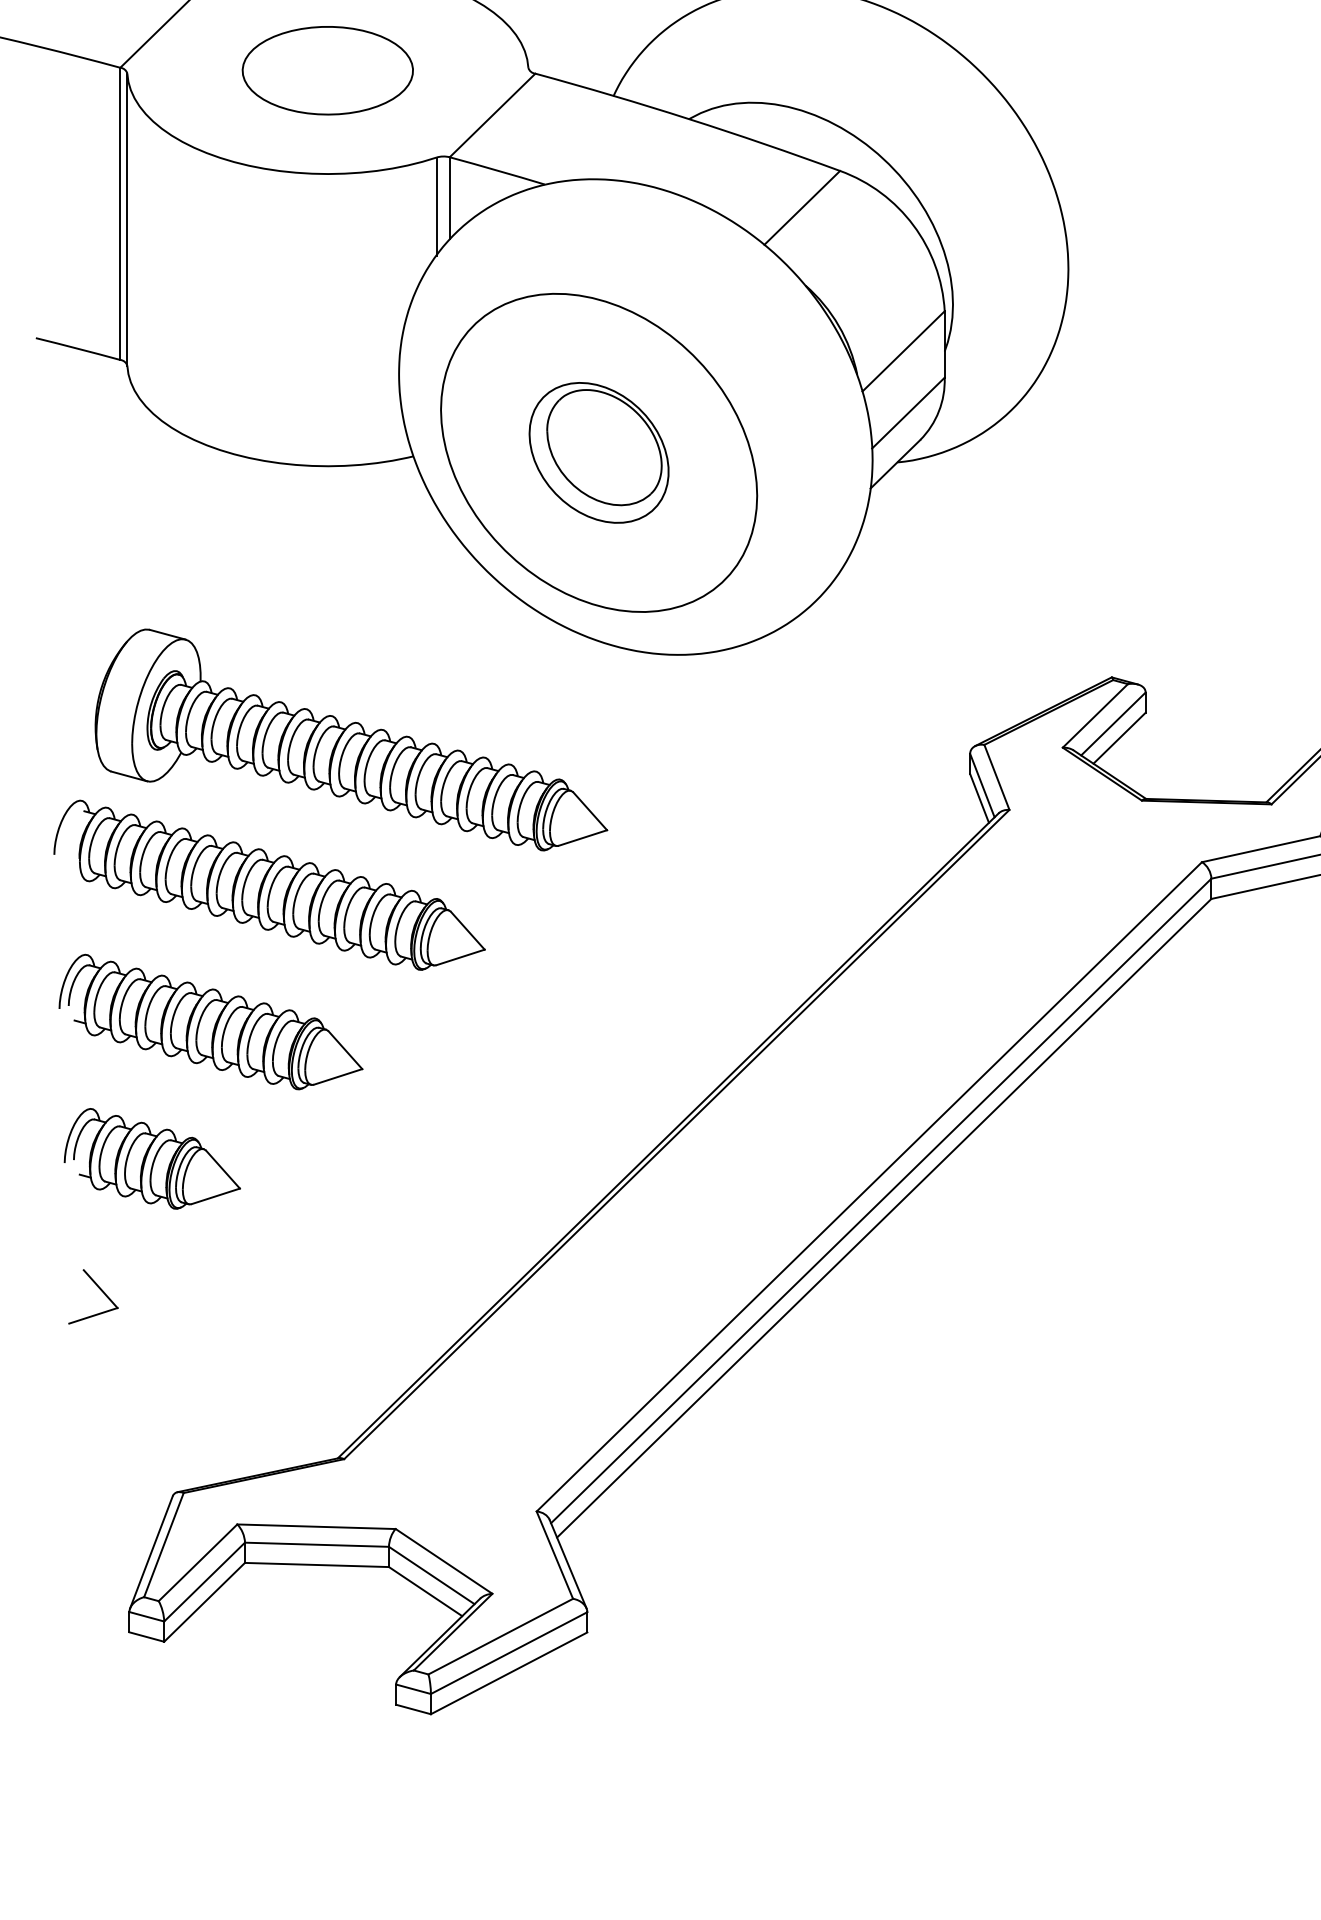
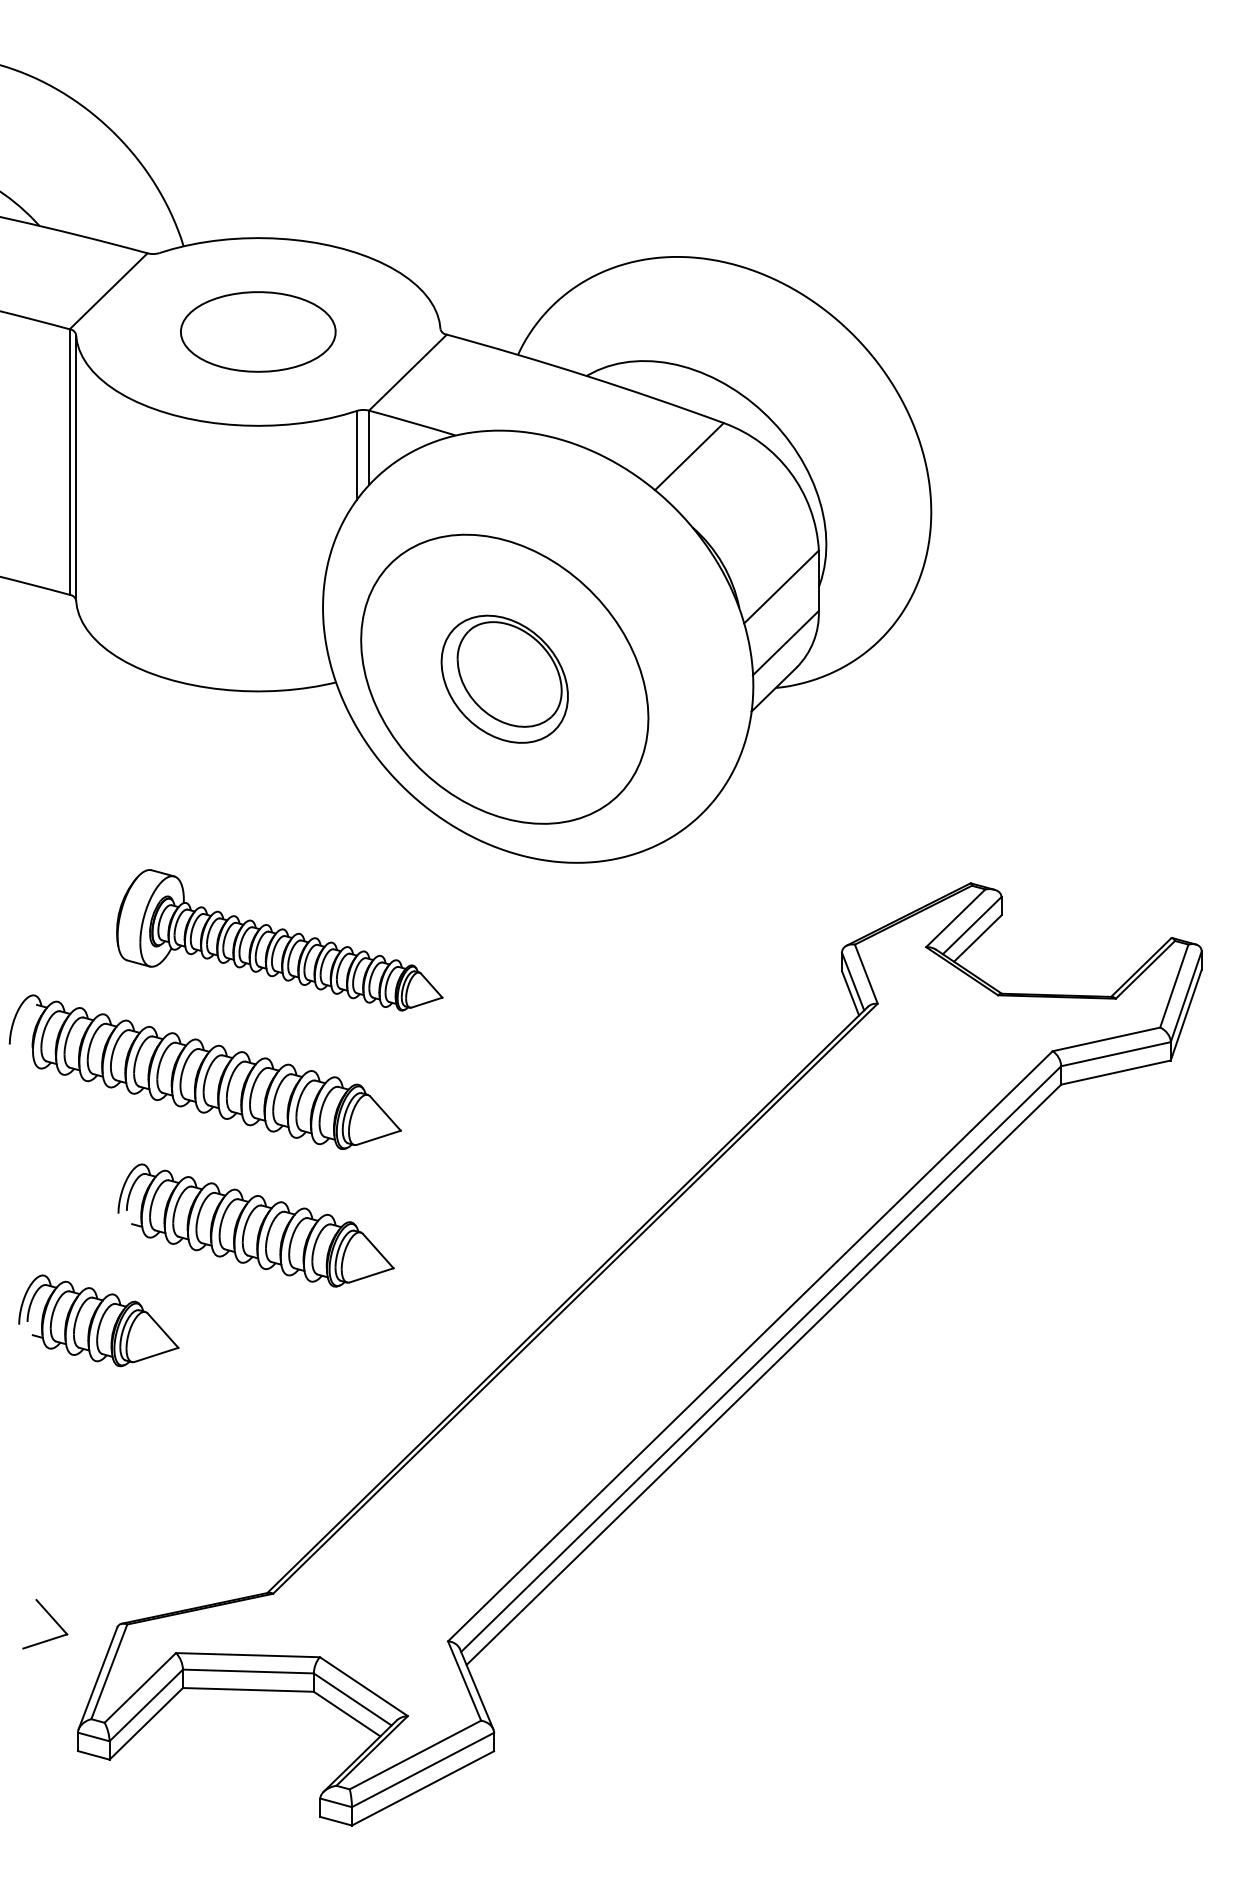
part: (351, 740) -> (279, 940), size x0.7
part: (210, 1022) -> (255, 1225), moved
part: (100, 1290) -> (51, 1618), moved

